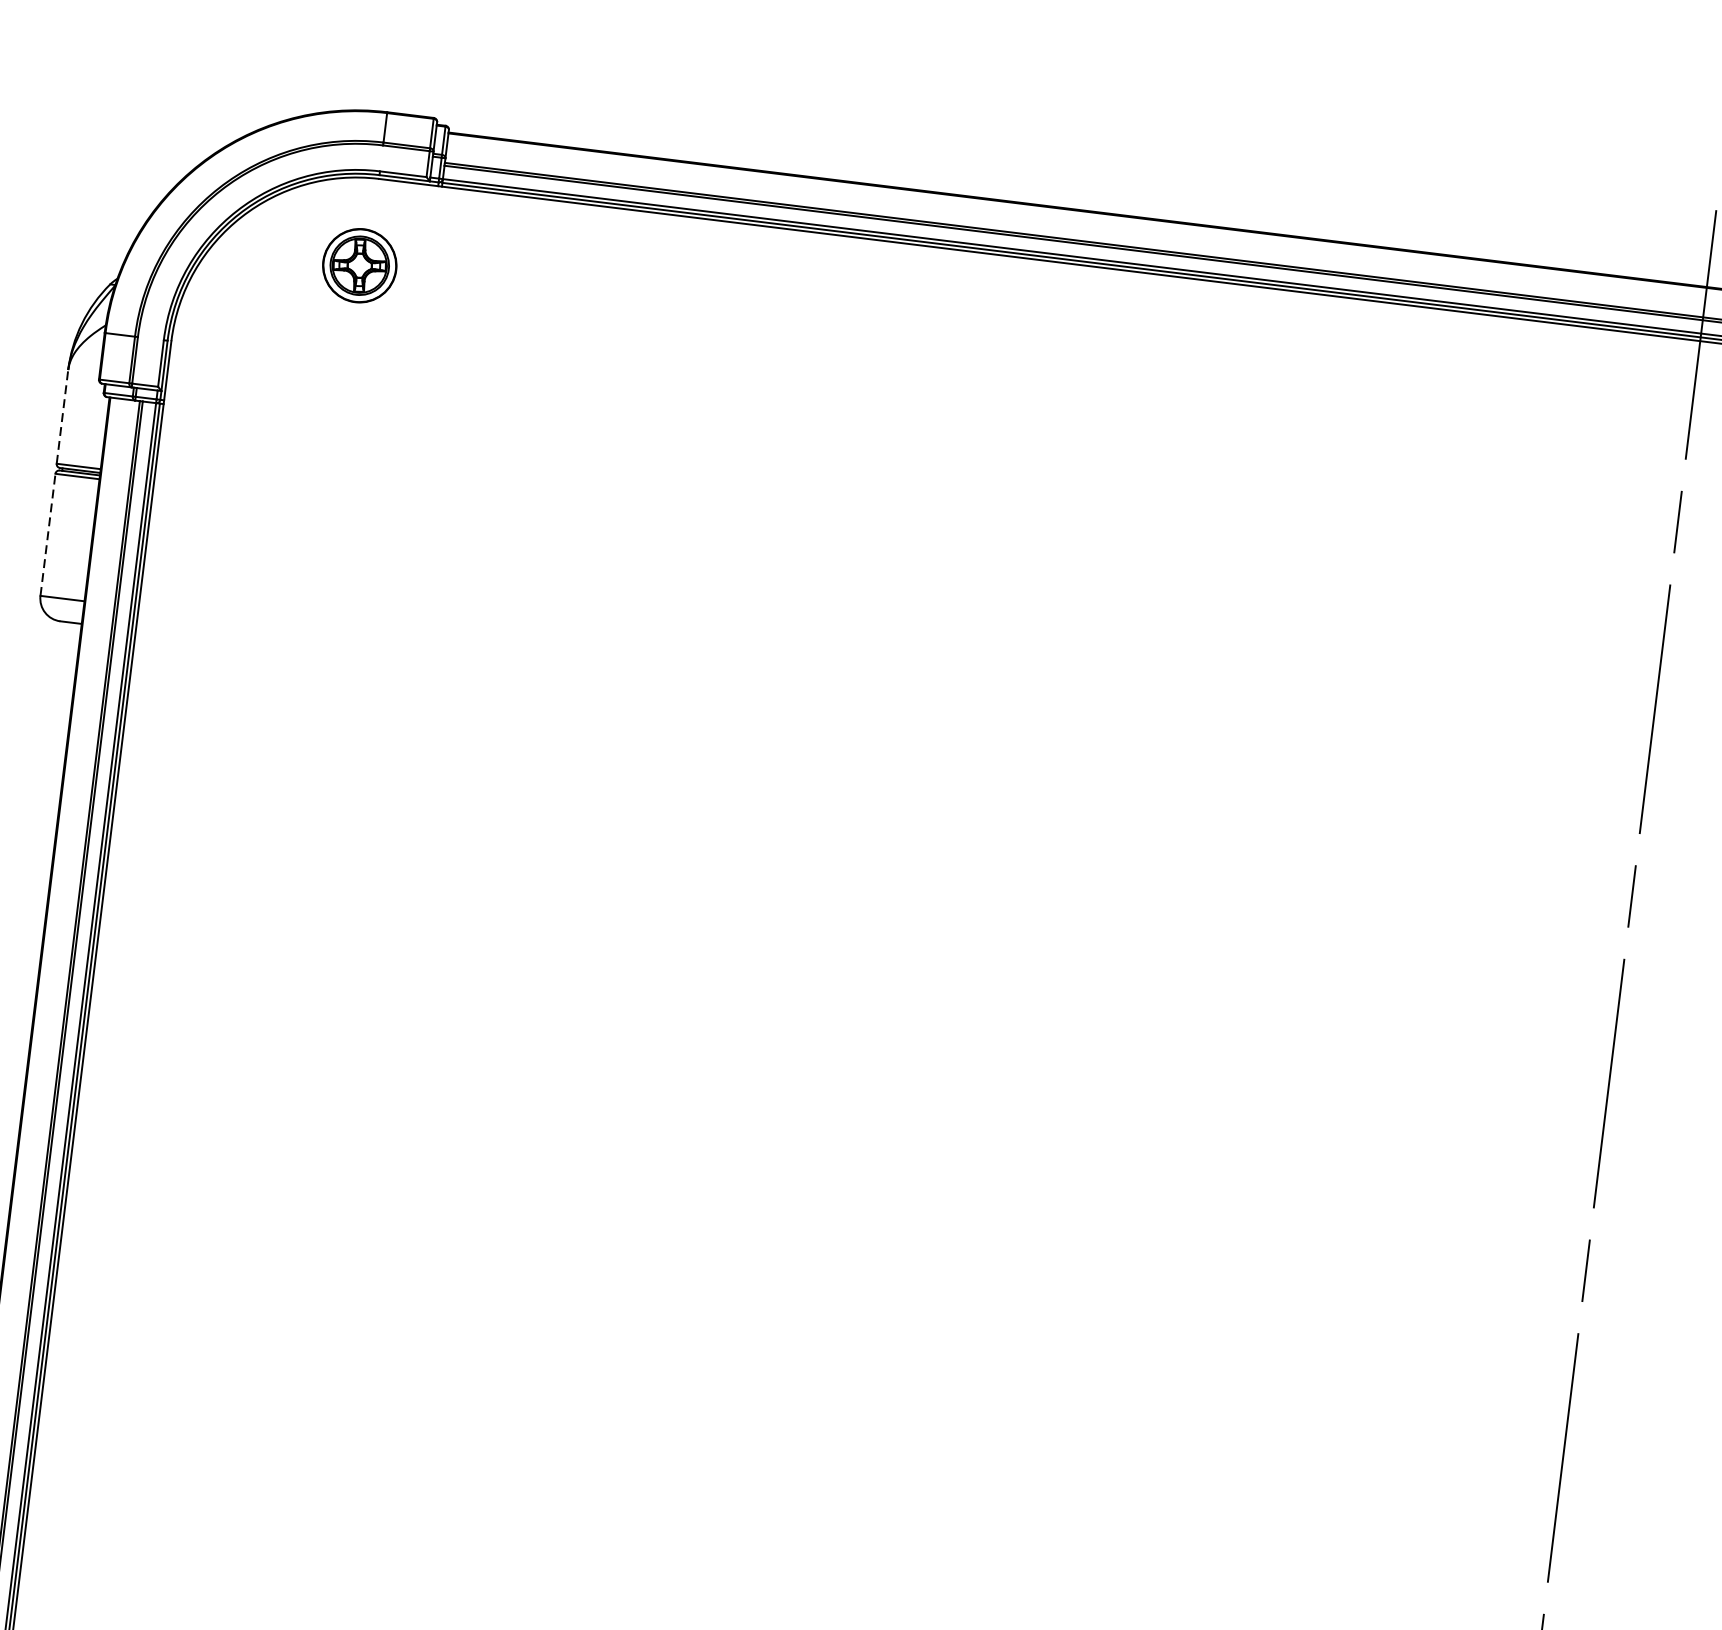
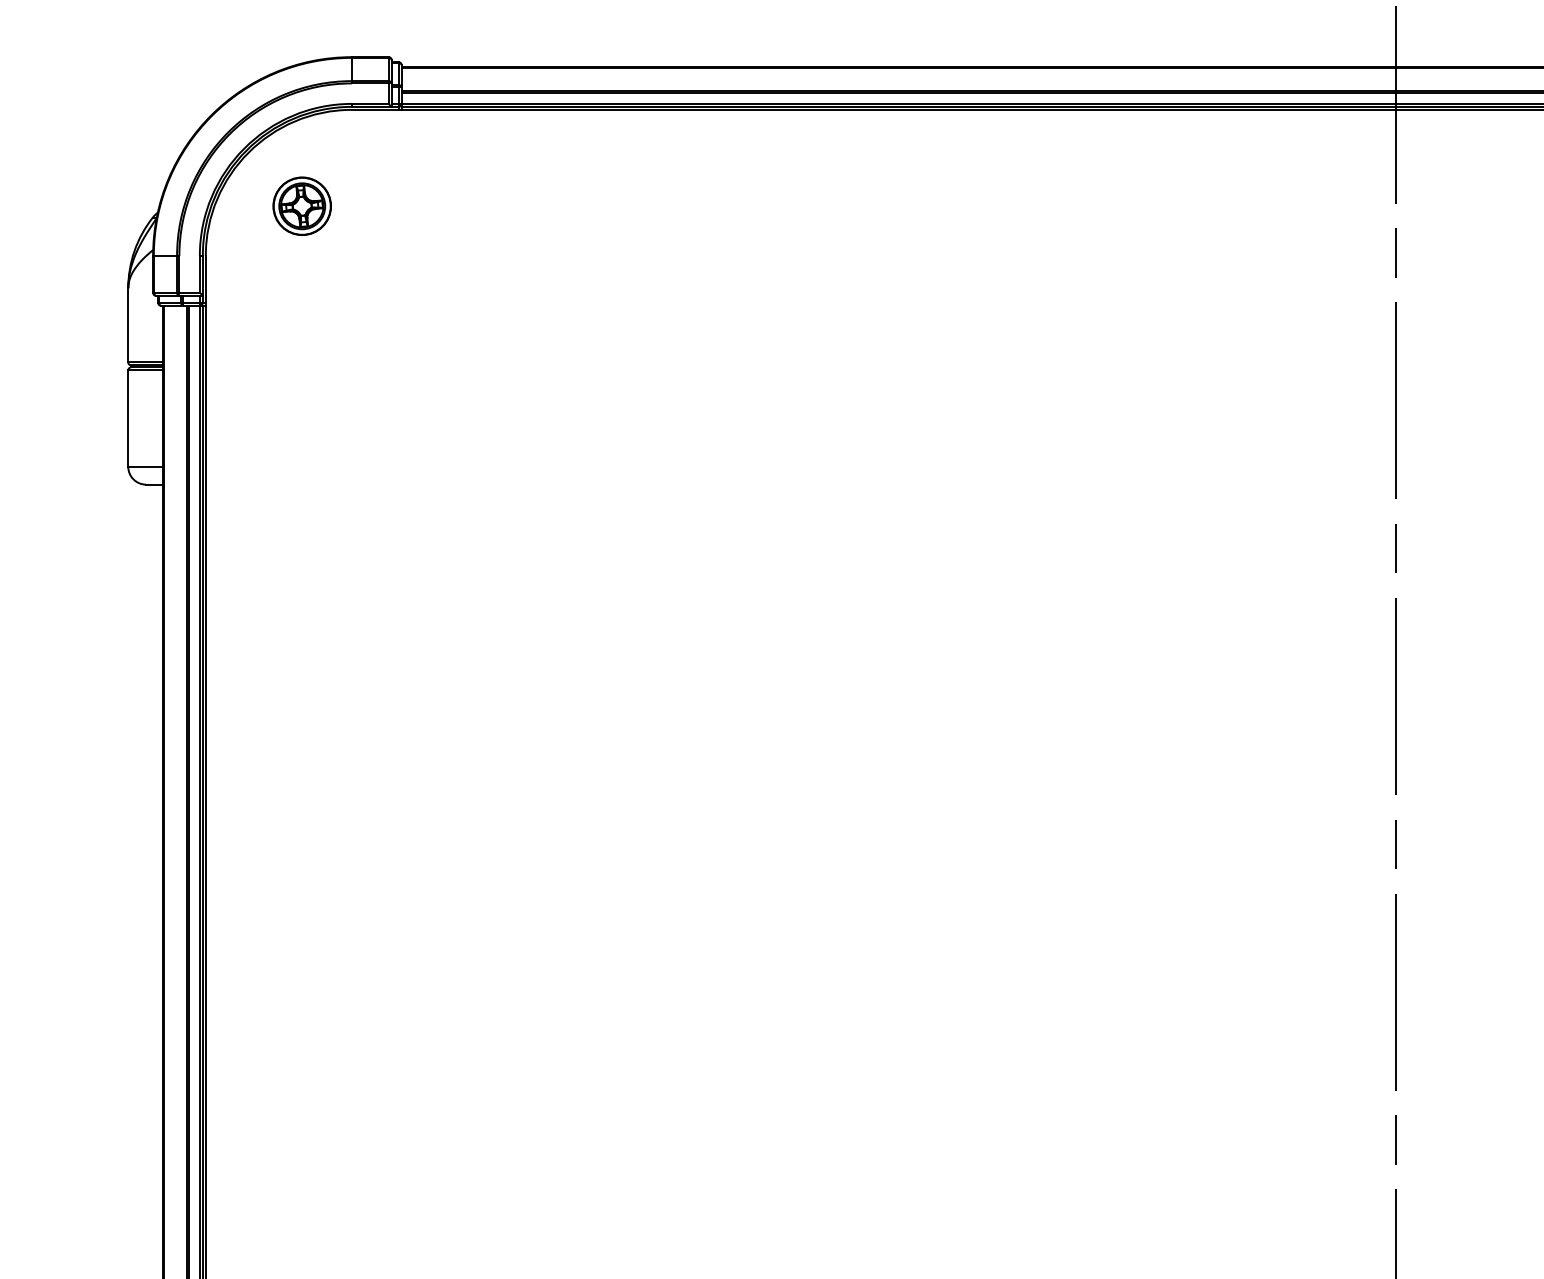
part: (358, 264) -> (301, 205), moved
line: (62, 415) -> (128, 324), dashed -> solid
line: (48, 534) -> (128, 418), dashed -> solid

